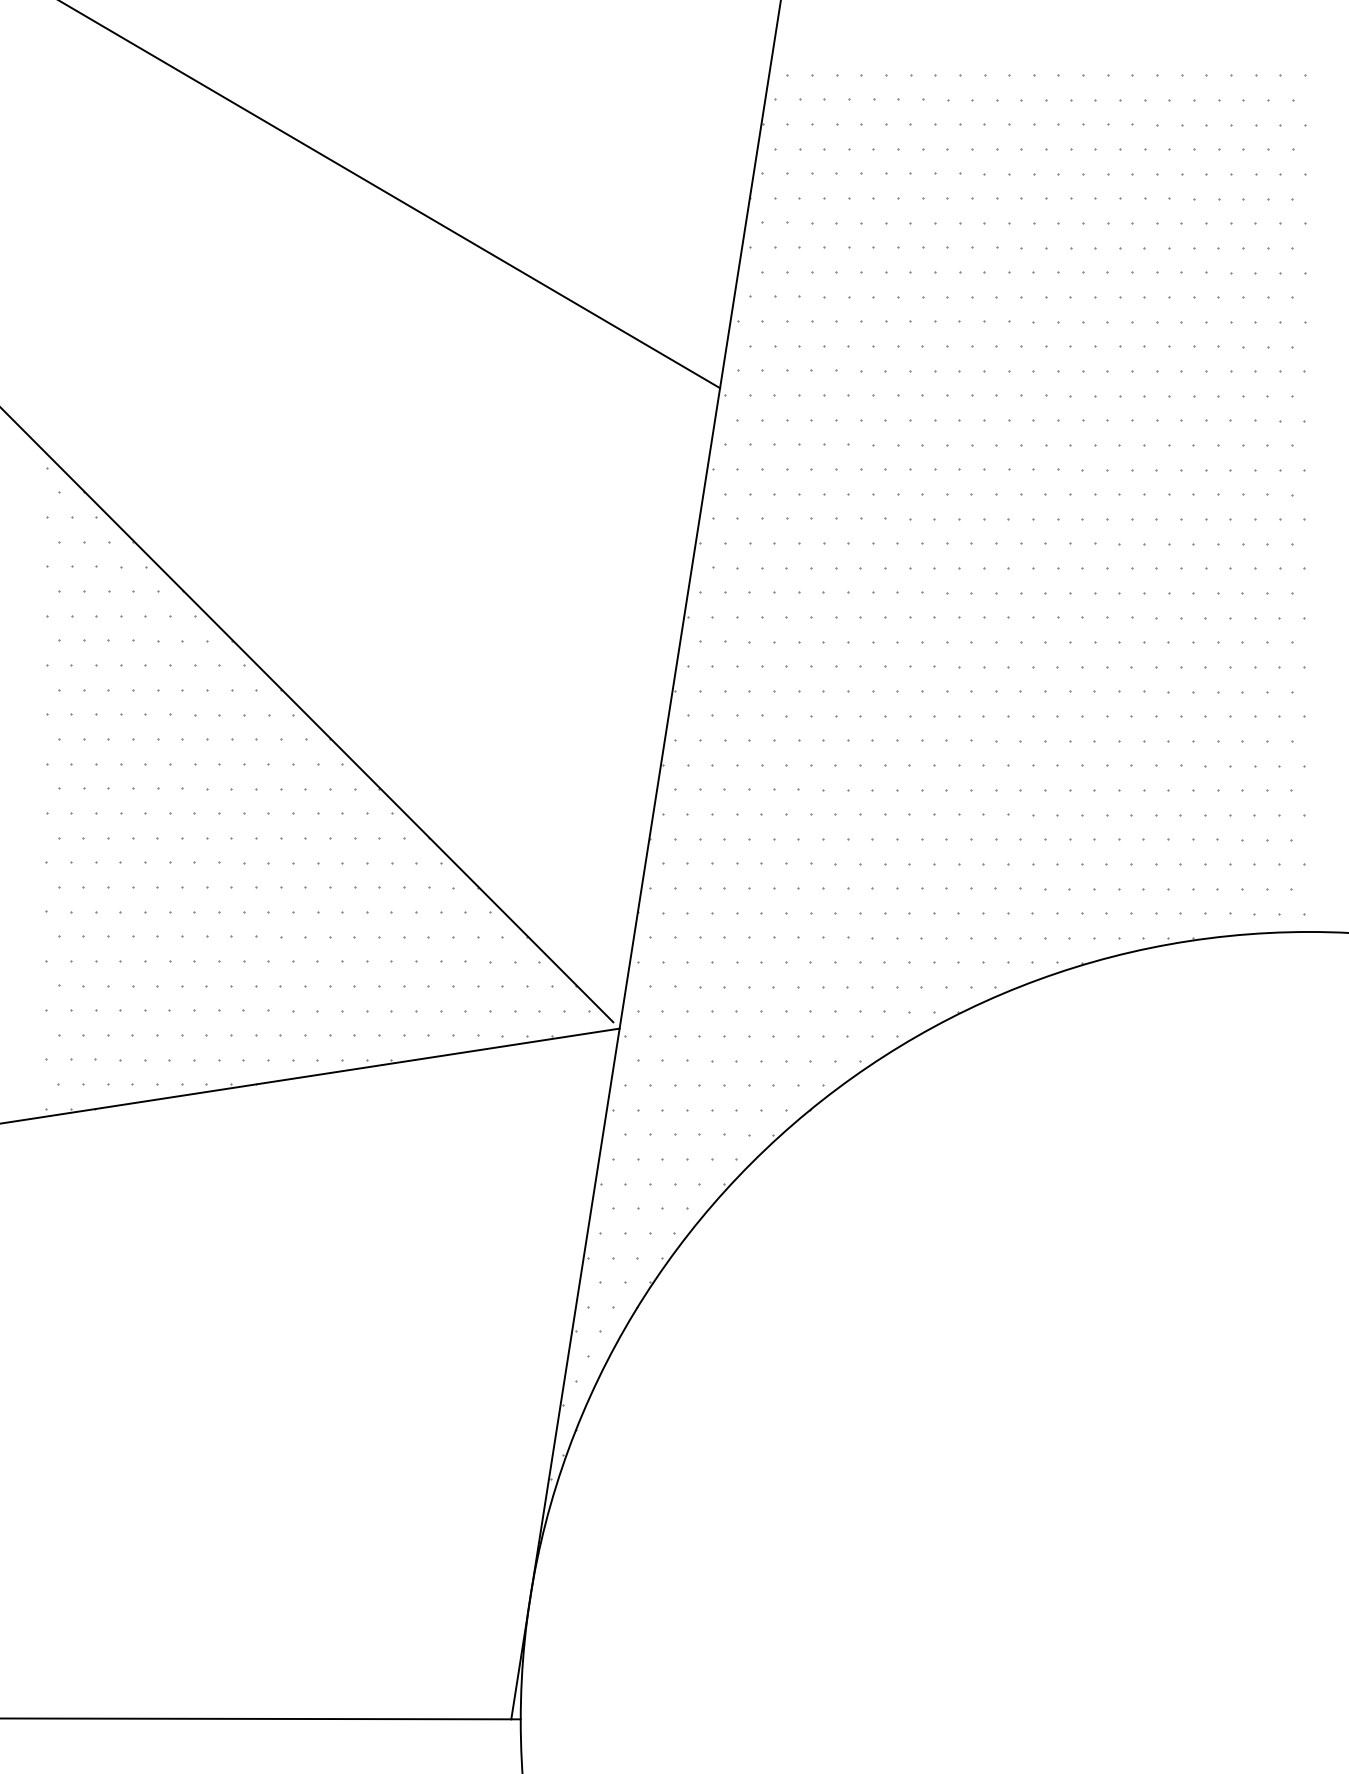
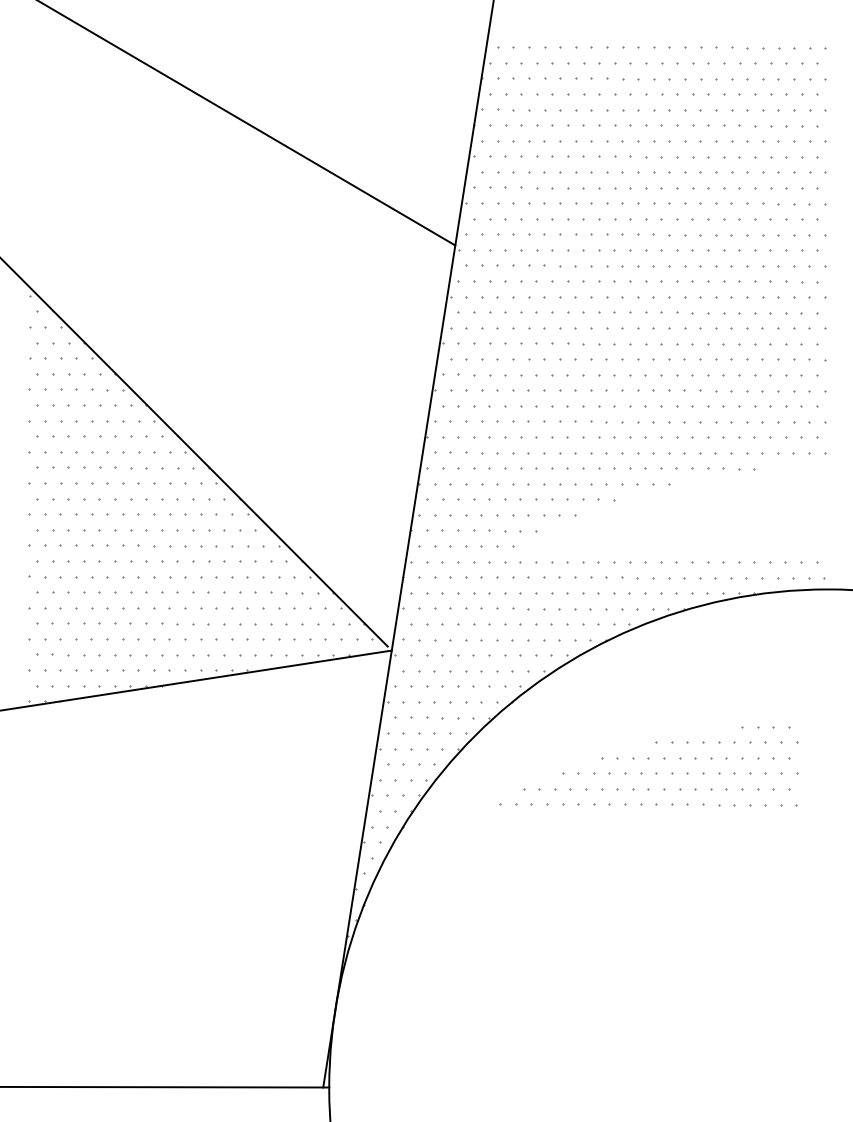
part: (1069, 792) -> (648, 759), moved

